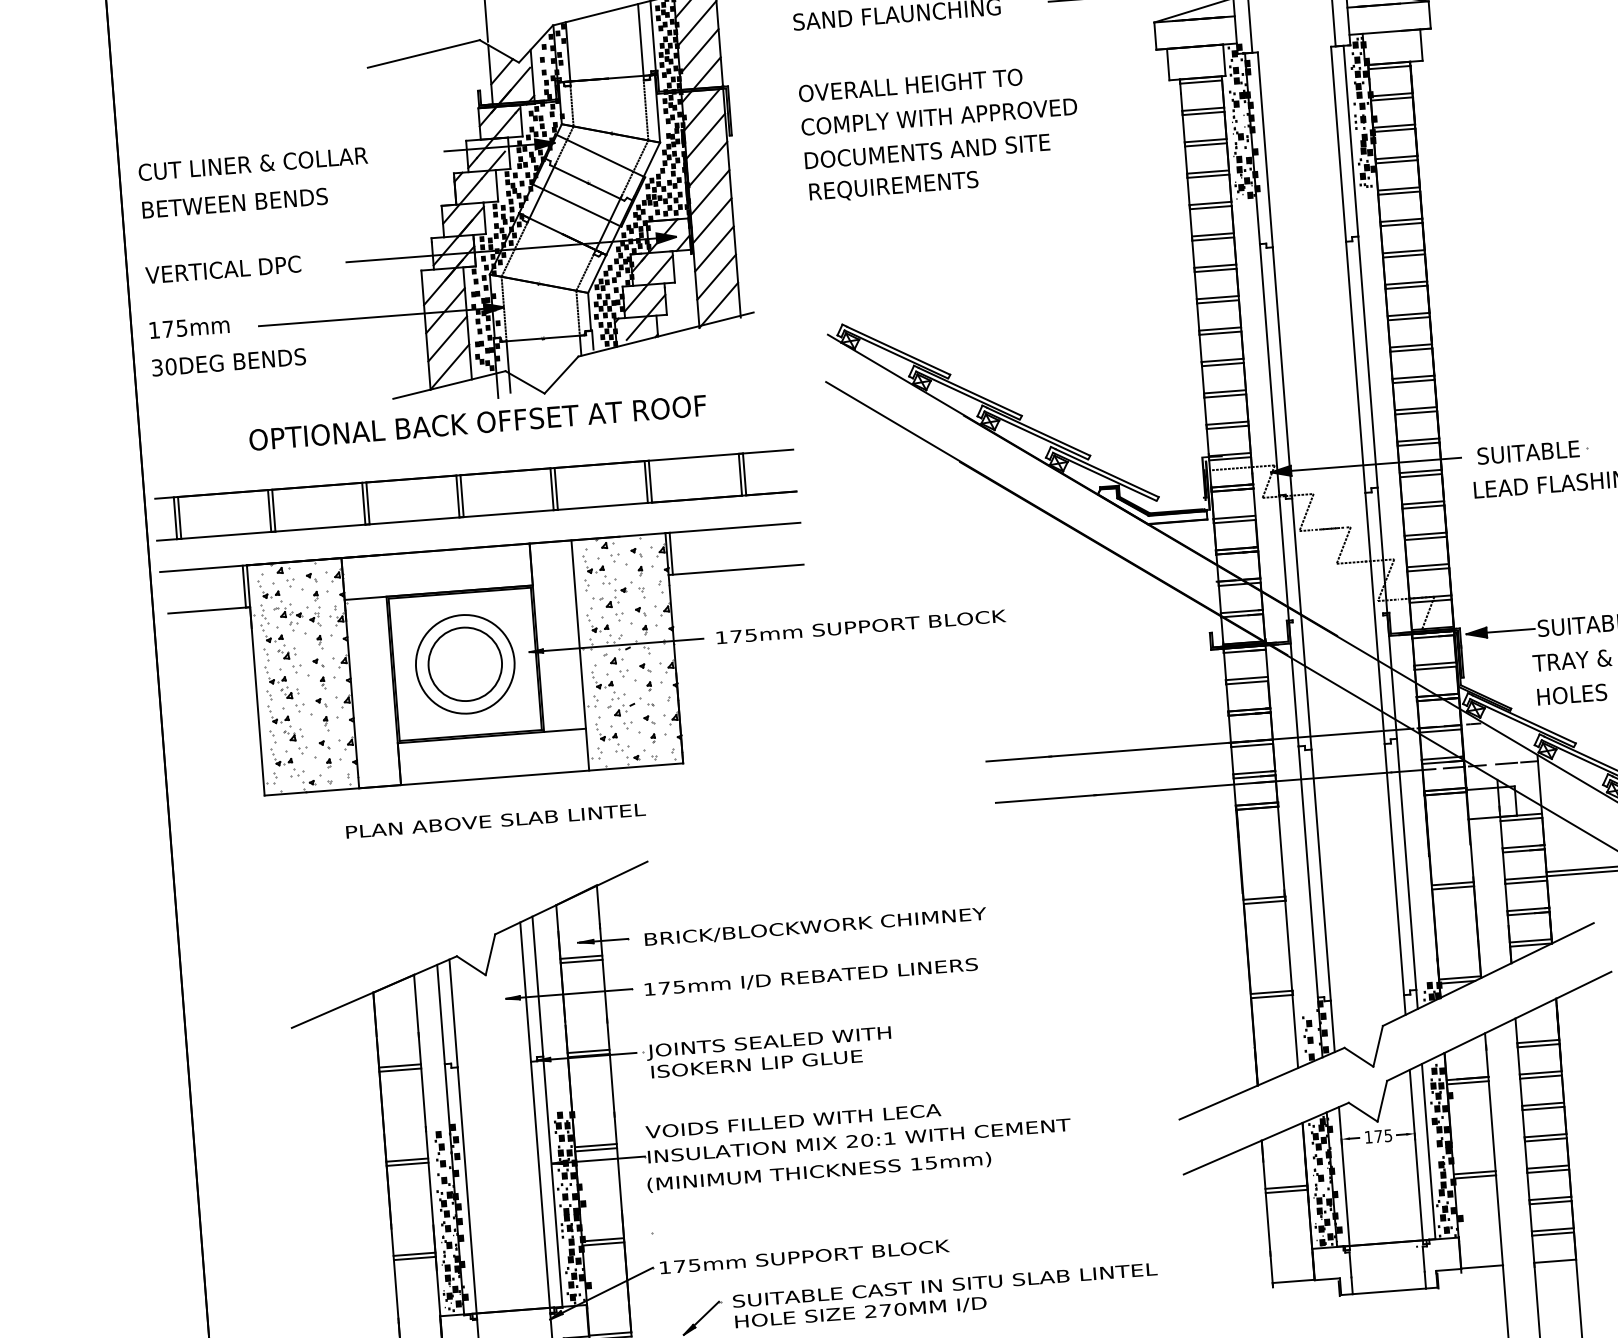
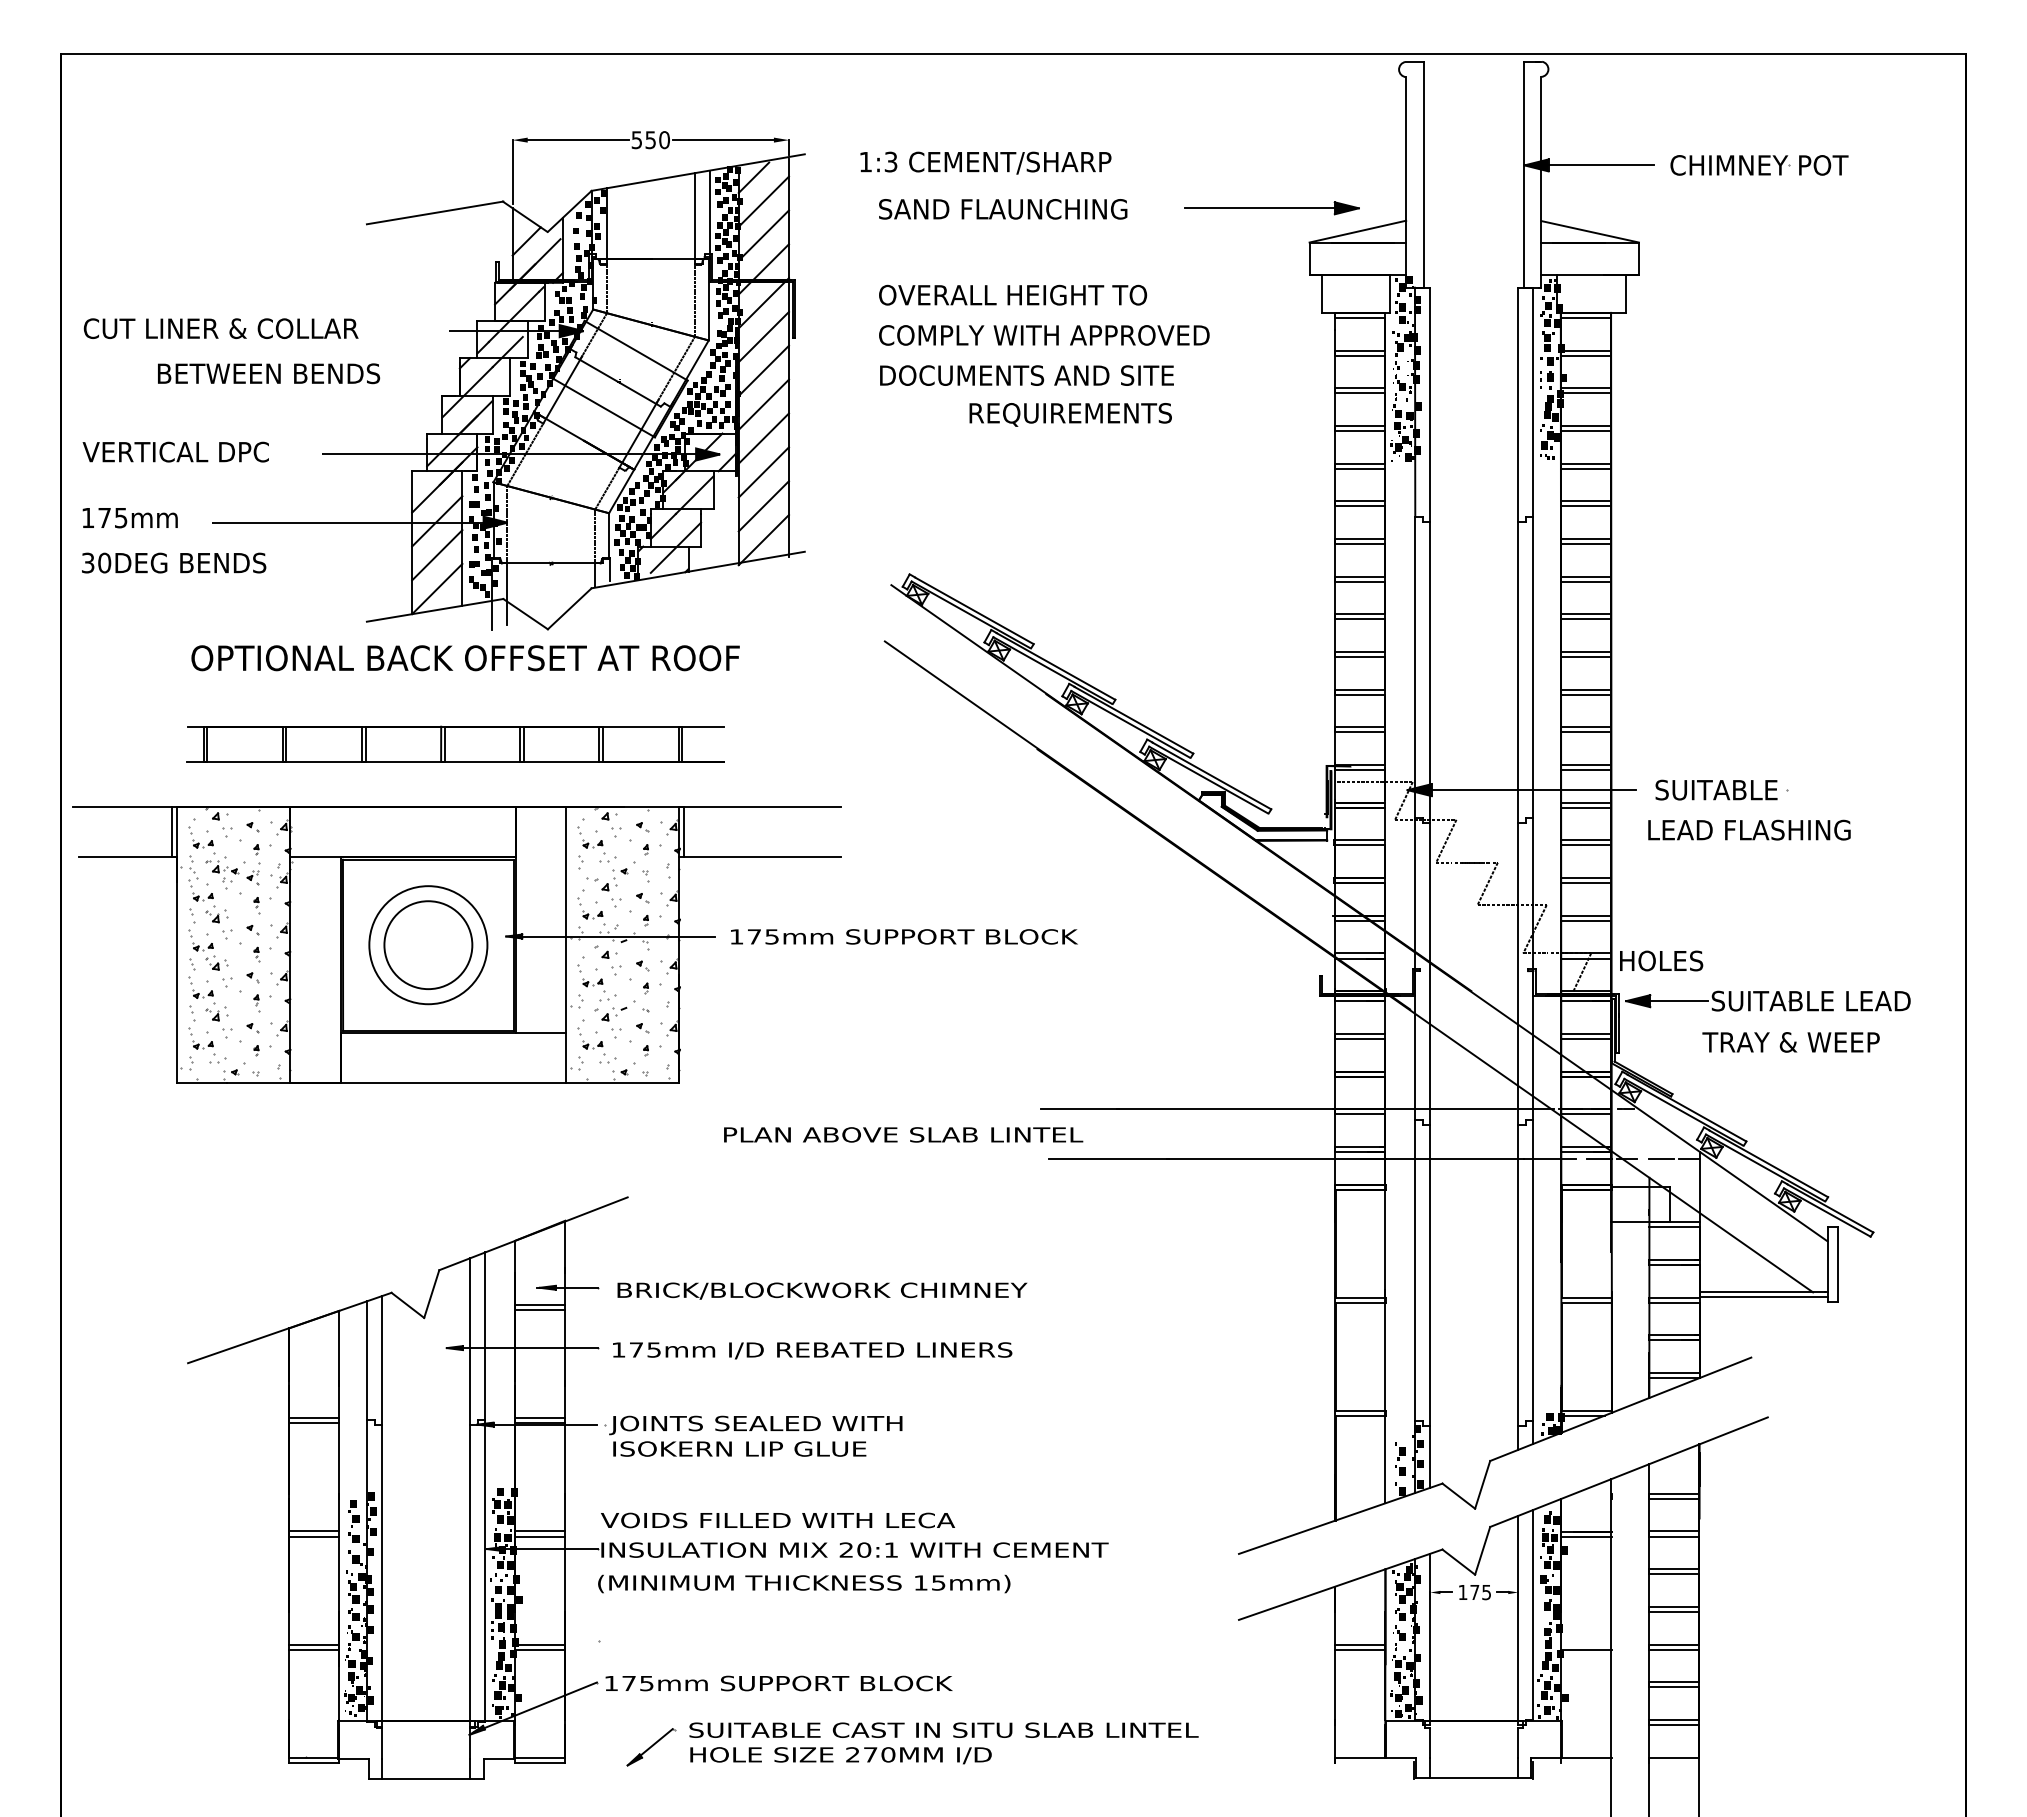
text: (893, 186) -> (1070, 414), moved
text: (235, 202) -> (269, 373), moved
part: (475, 495) -> (455, 744), size x0.7
text: (1572, 694) -> (1661, 960), moved
text: (495, 820) -> (903, 1134), moved
line: (1474, 1172) -> (1586, 1644), removed

